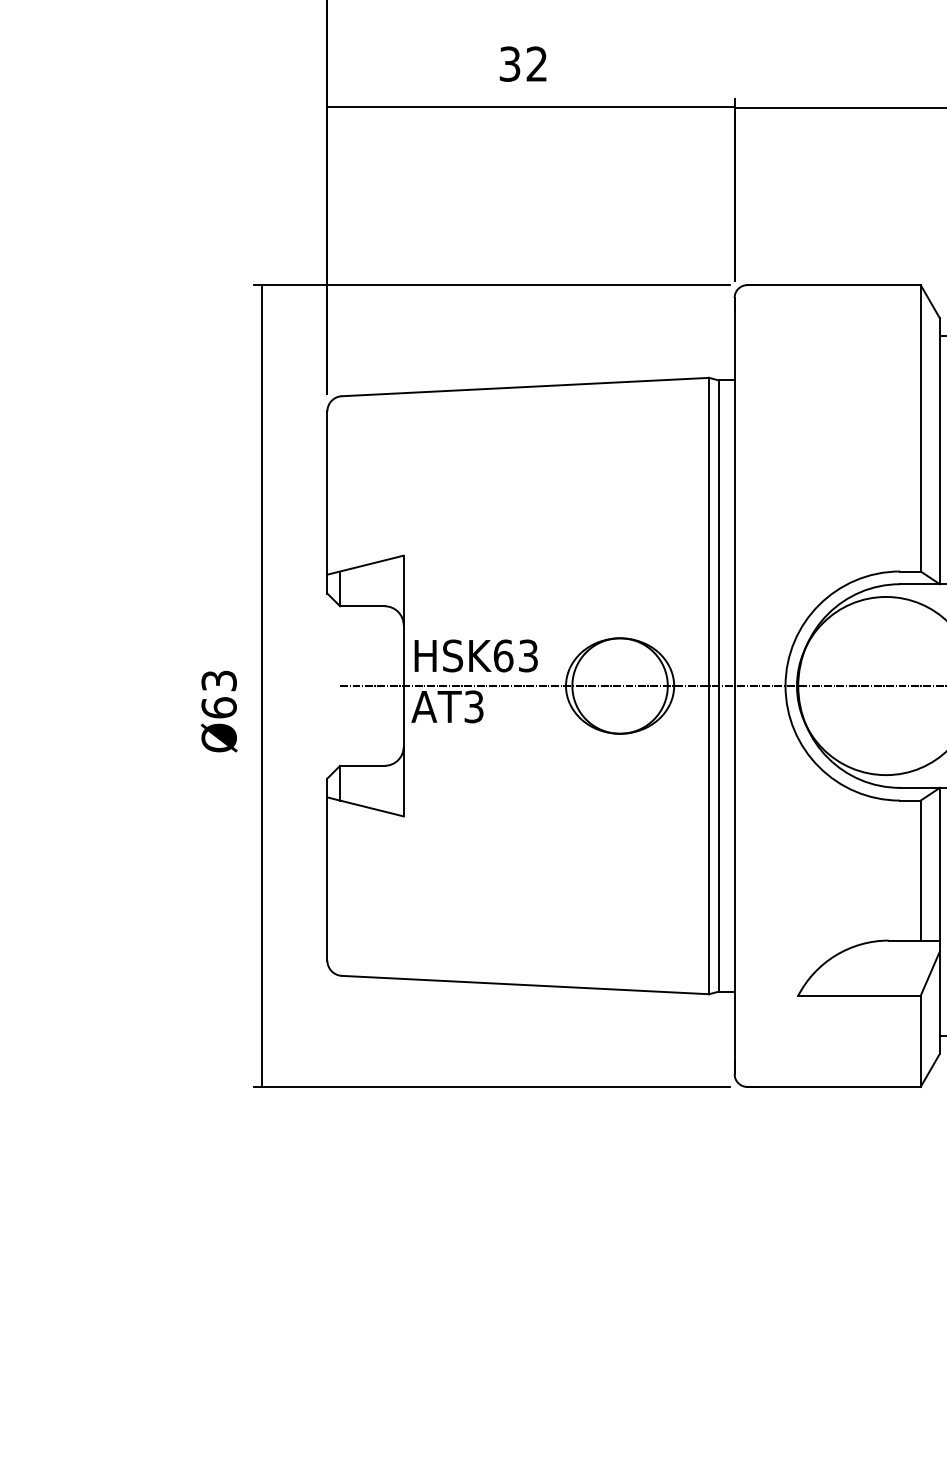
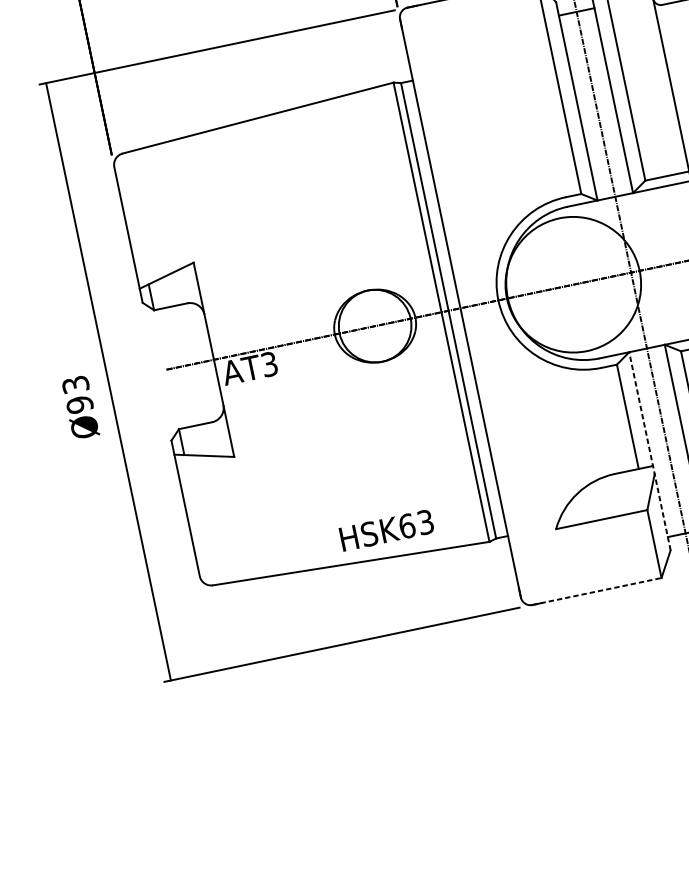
text: (475, 655) -> (386, 530), moved
text: (218, 707) -> (79, 404), Ø63 -> Ø93
line: (939, 920) -> (649, 451), solid -> dashed
line: (834, 1086) -> (597, 591), solid -> dashed

